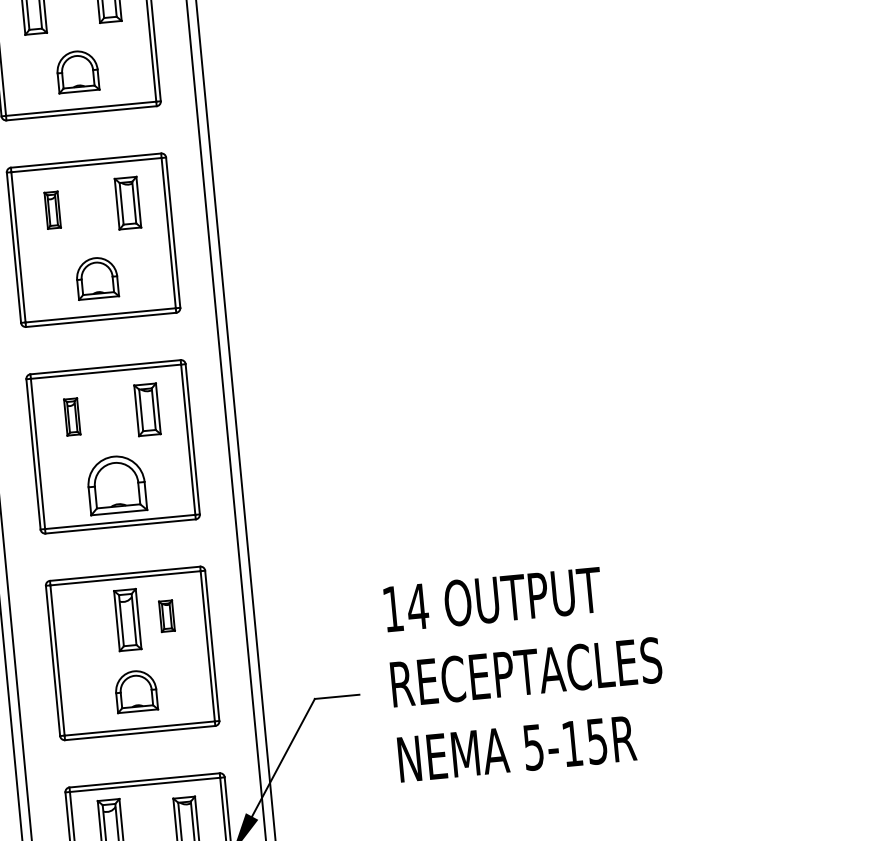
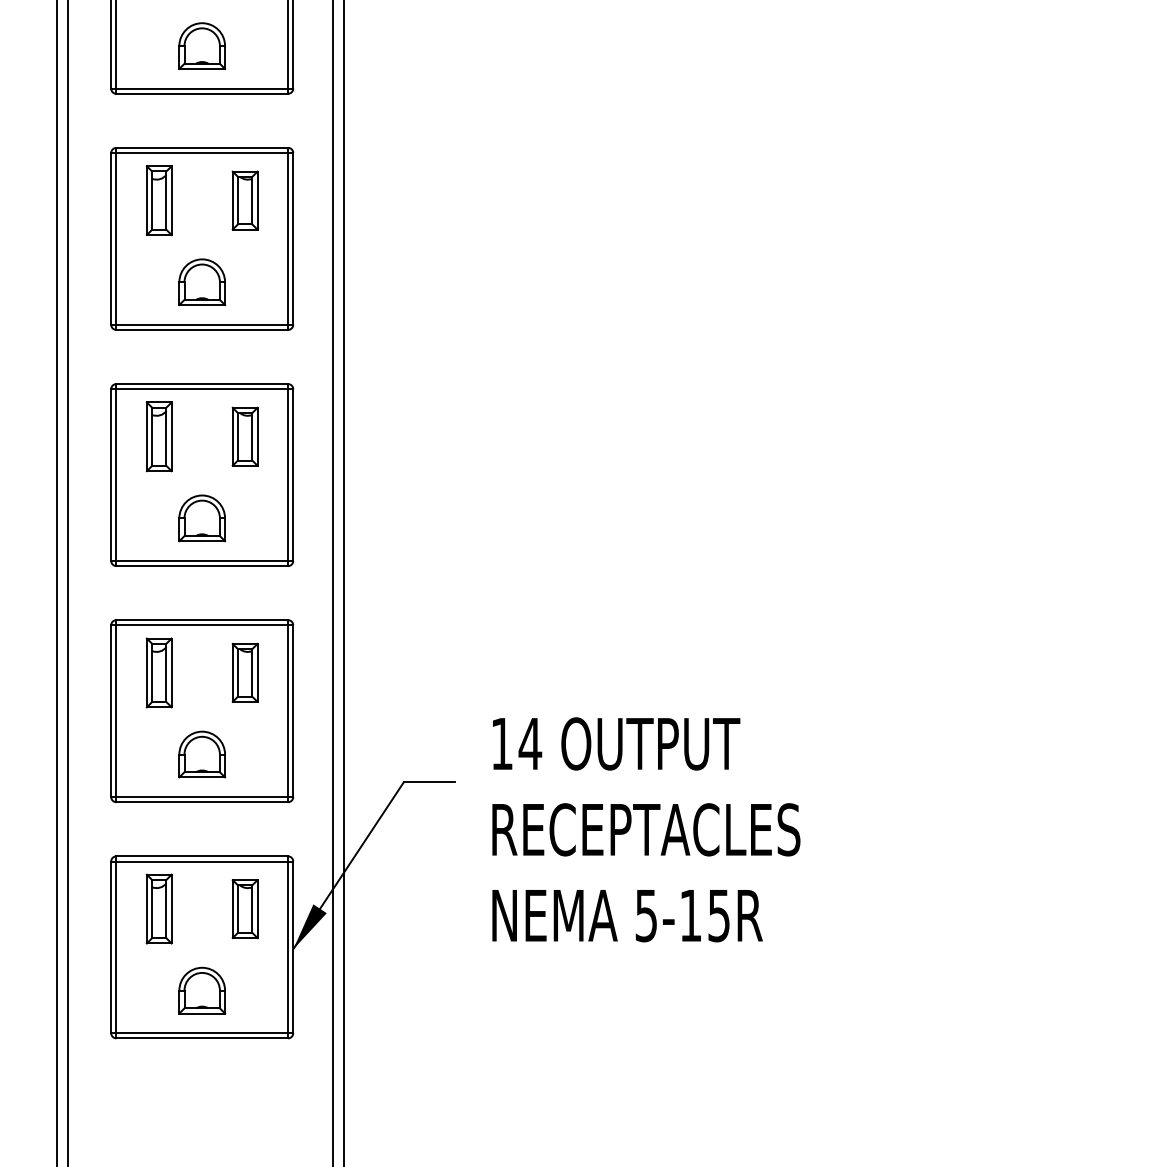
part: (52, 210) -> (158, 200), size x1.67
part: (71, 416) -> (158, 436), size x1.67
part: (116, 484) -> (202, 518), size x0.71
part: (166, 616) -> (244, 672), size x1.67
part: (127, 619) -> (158, 672), moved
text: (526, 672) -> (646, 829), moved

